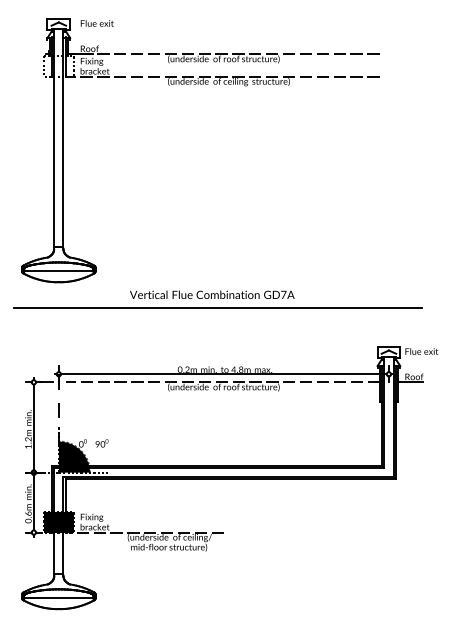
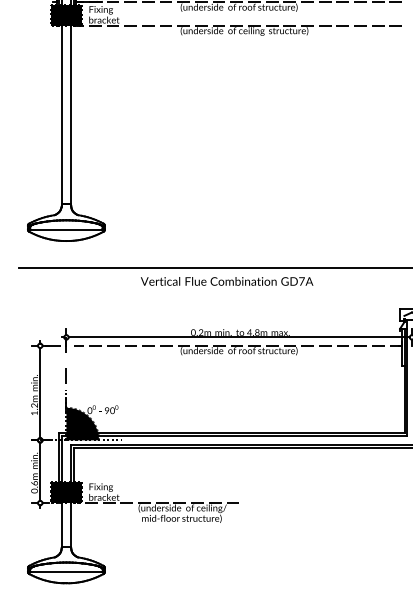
fill: (58, 66) -> (66, 15), added
text: (212, 294) -> (227, 281), moved

